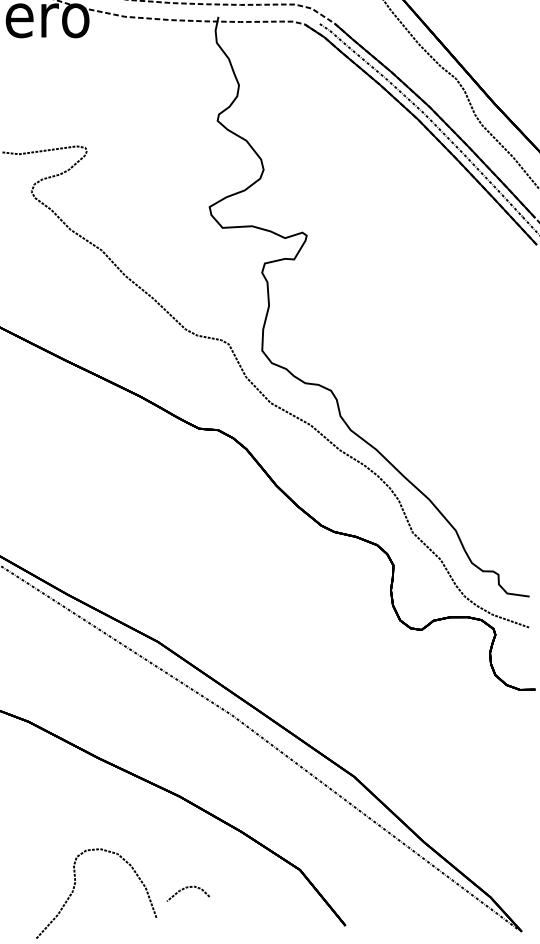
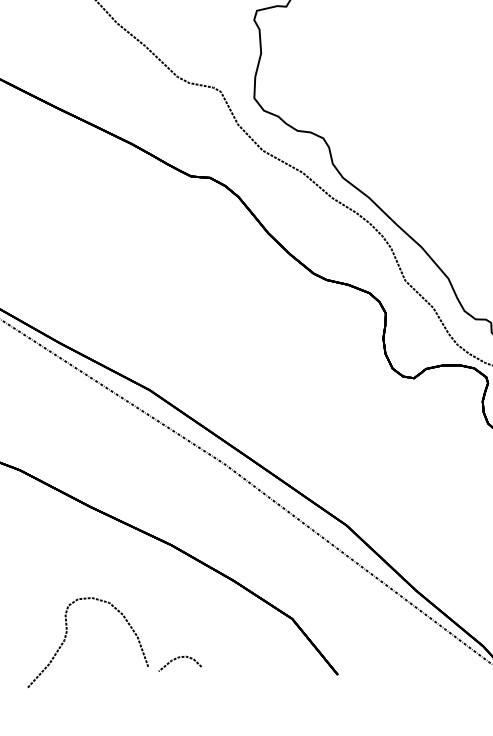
curve: (187, 888) -> (179, 658), moved

